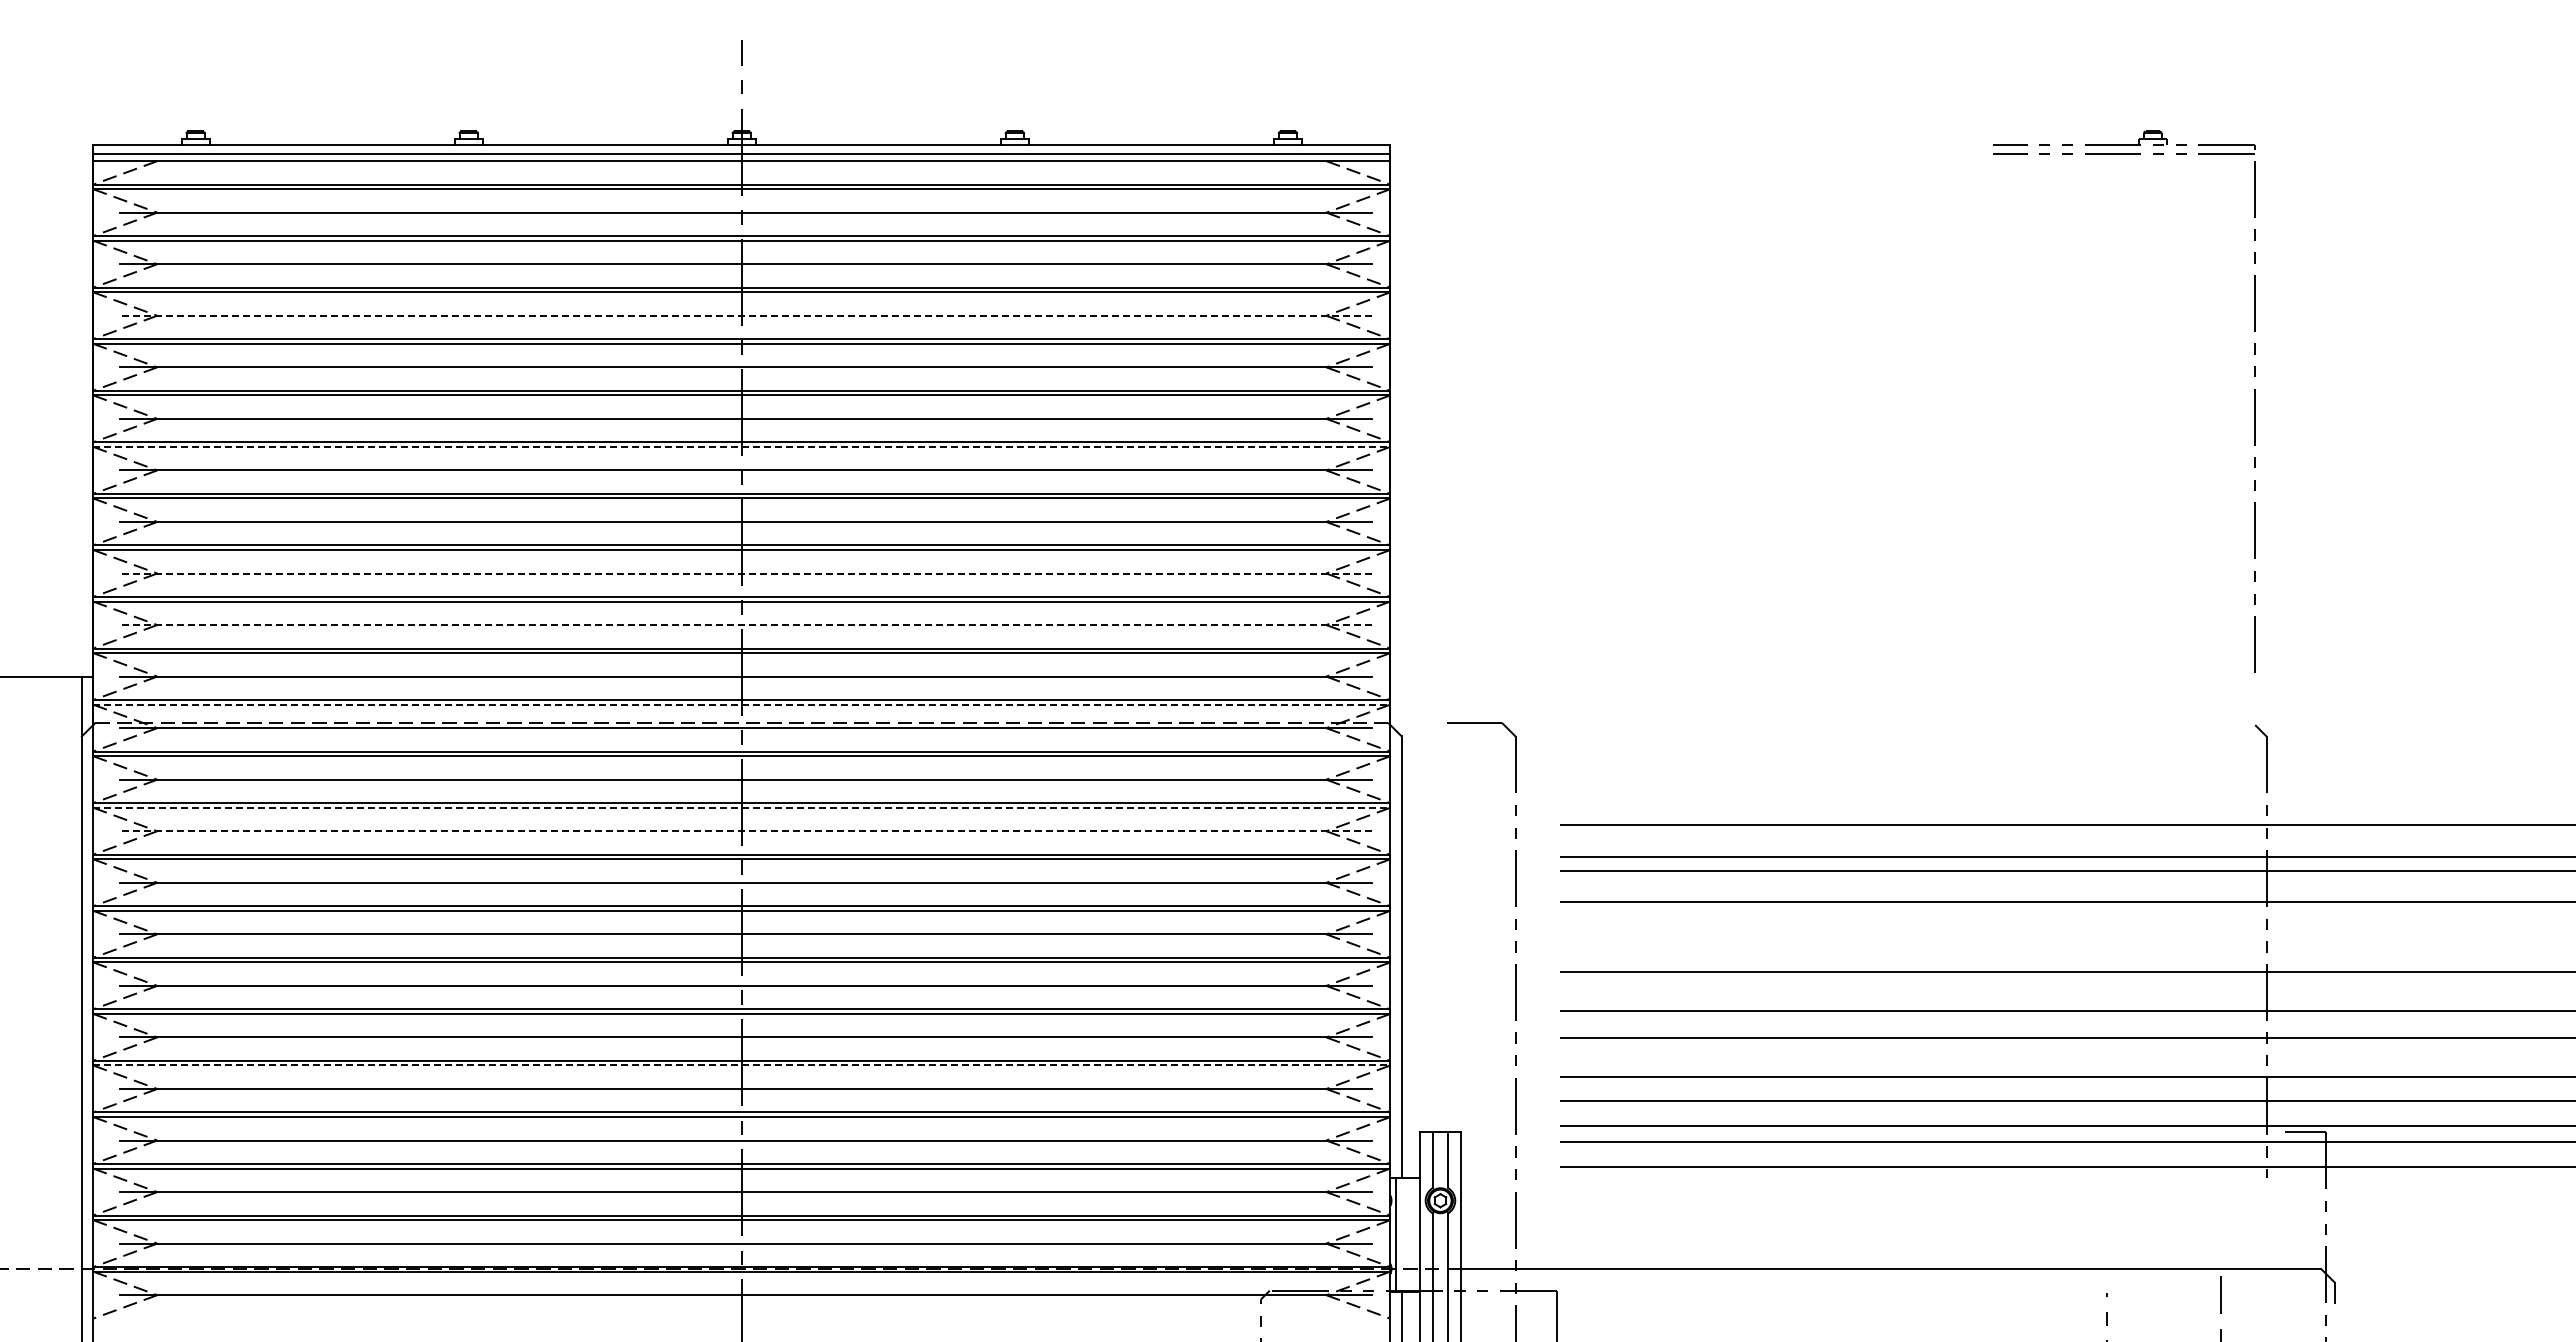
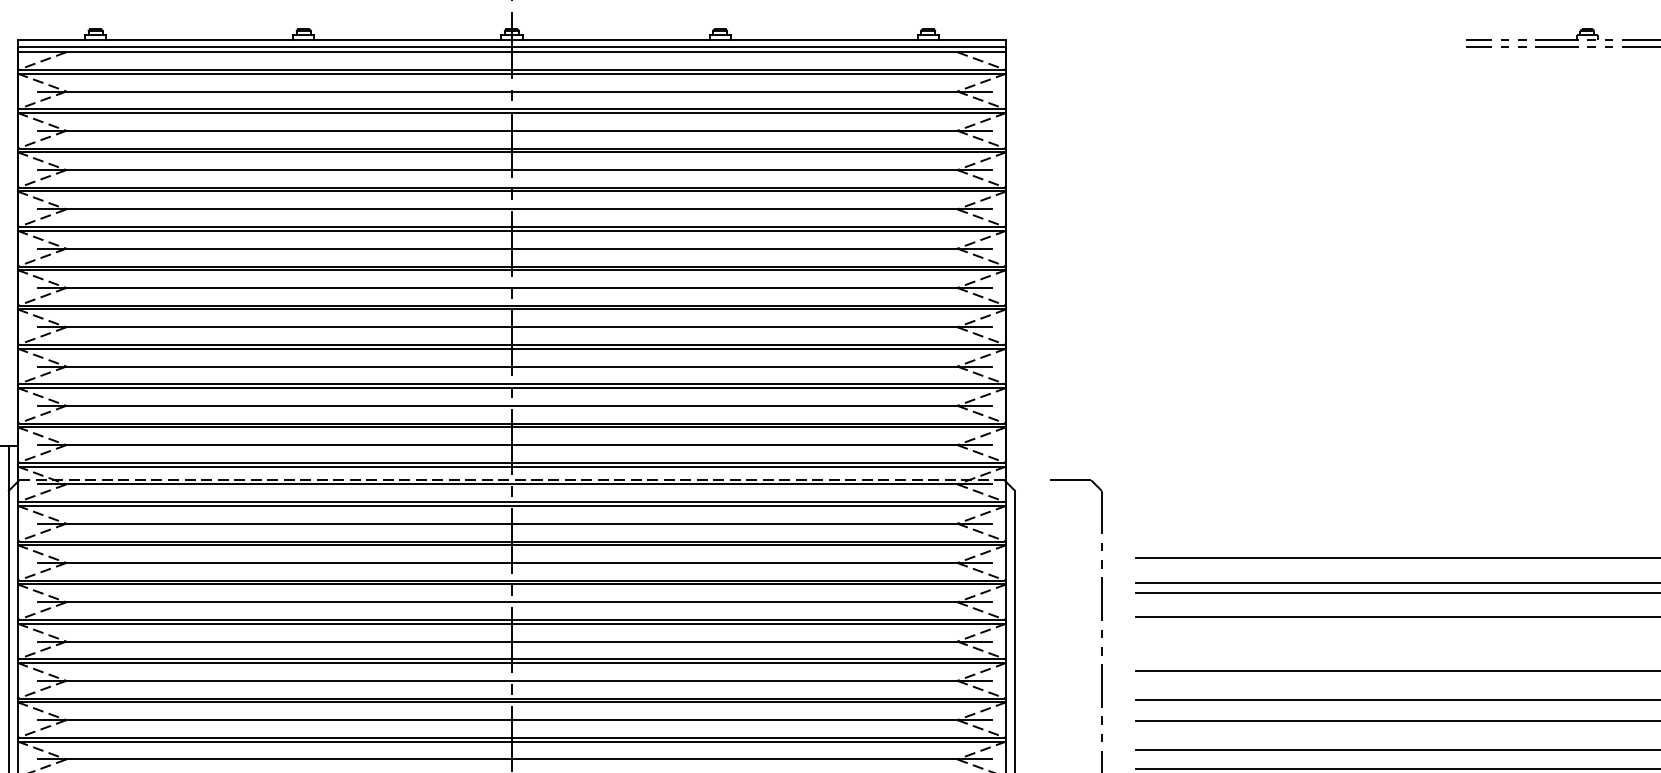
line: (745, 315) -> (514, 169), dashed -> solid
line: (741, 446) -> (511, 269), dashed -> solid
line: (745, 573) -> (514, 366), dashed -> solid
line: (745, 625) -> (514, 406), dashed -> solid
line: (741, 704) -> (511, 466), dashed -> solid
line: (741, 807) -> (511, 544), dashed -> solid
line: (745, 831) -> (514, 563), dashed -> solid
line: (741, 1065) -> (511, 741), dashed -> solid

